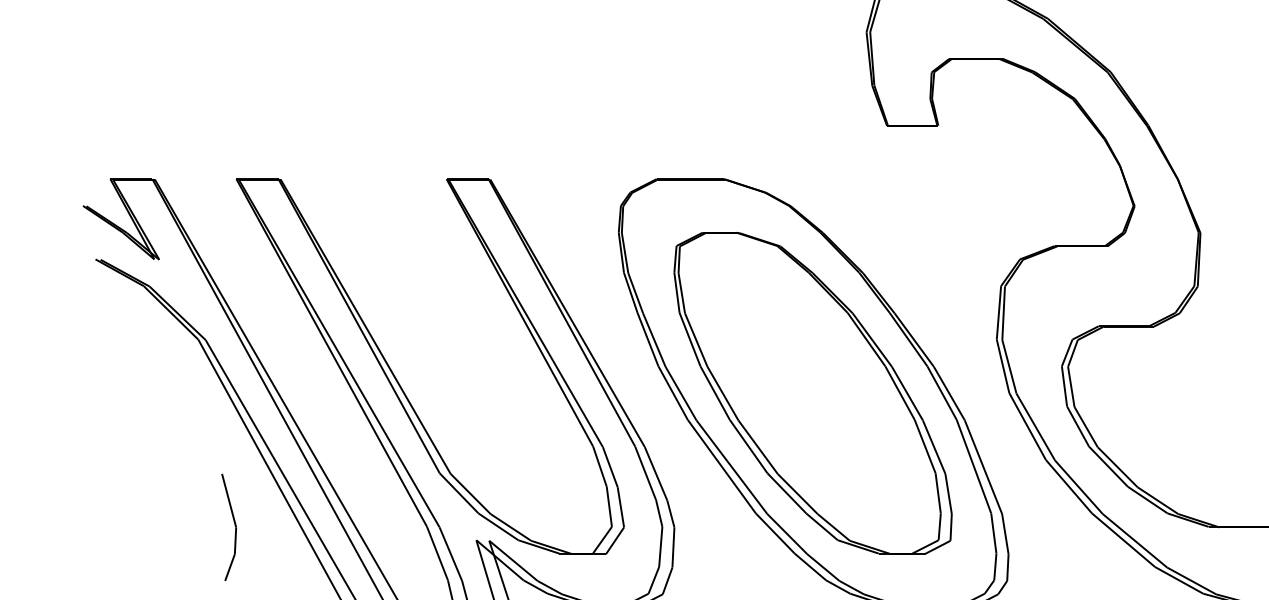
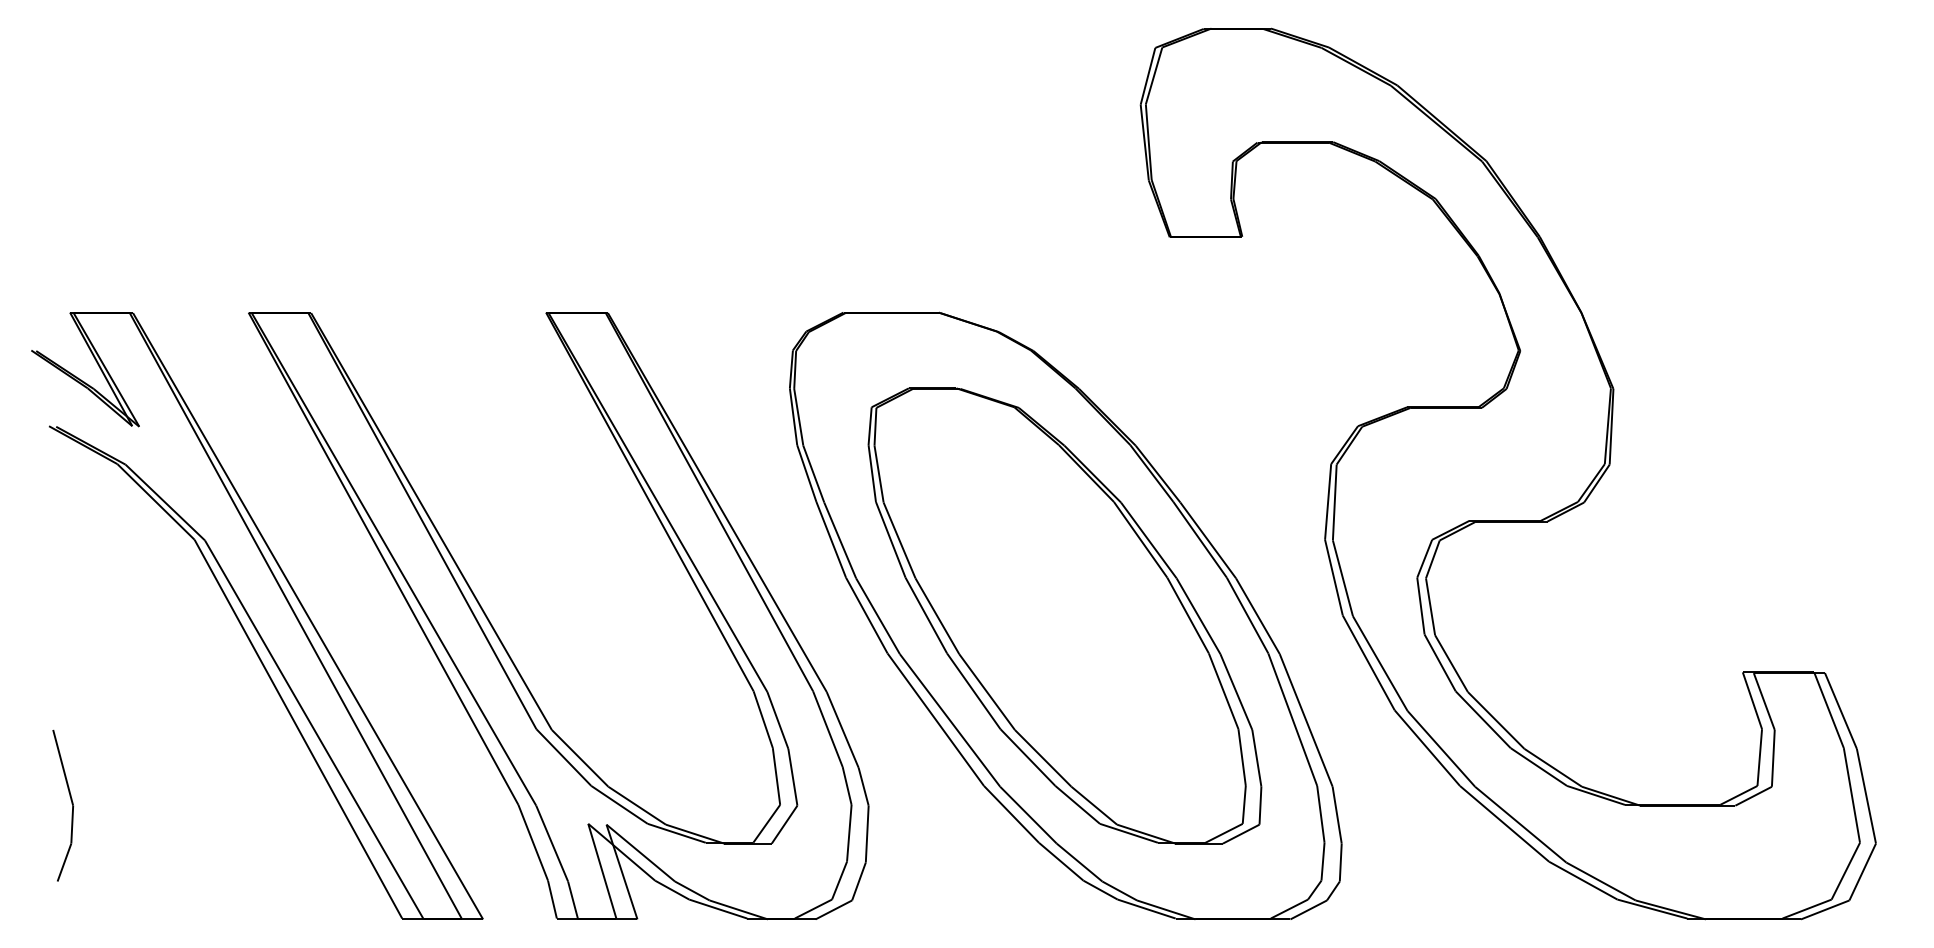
part: (235, 526) -> (71, 804), moved

